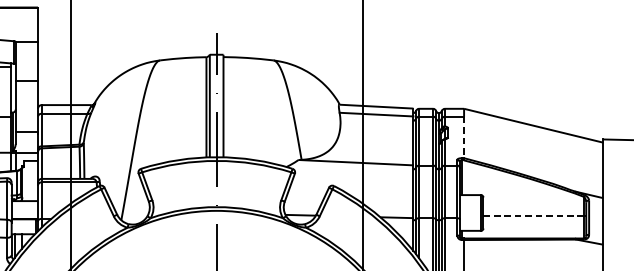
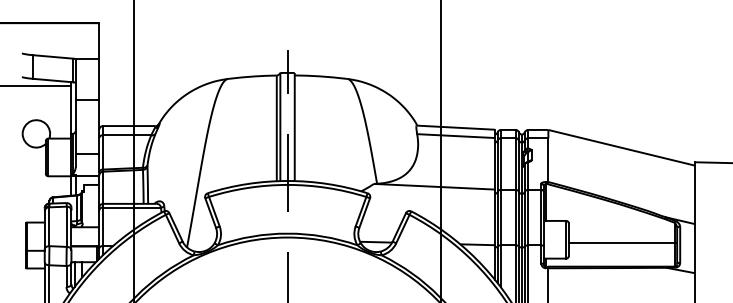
line: (464, 137) -> (548, 160), dashed -> solid
line: (533, 216) -> (621, 243), dashed -> solid

